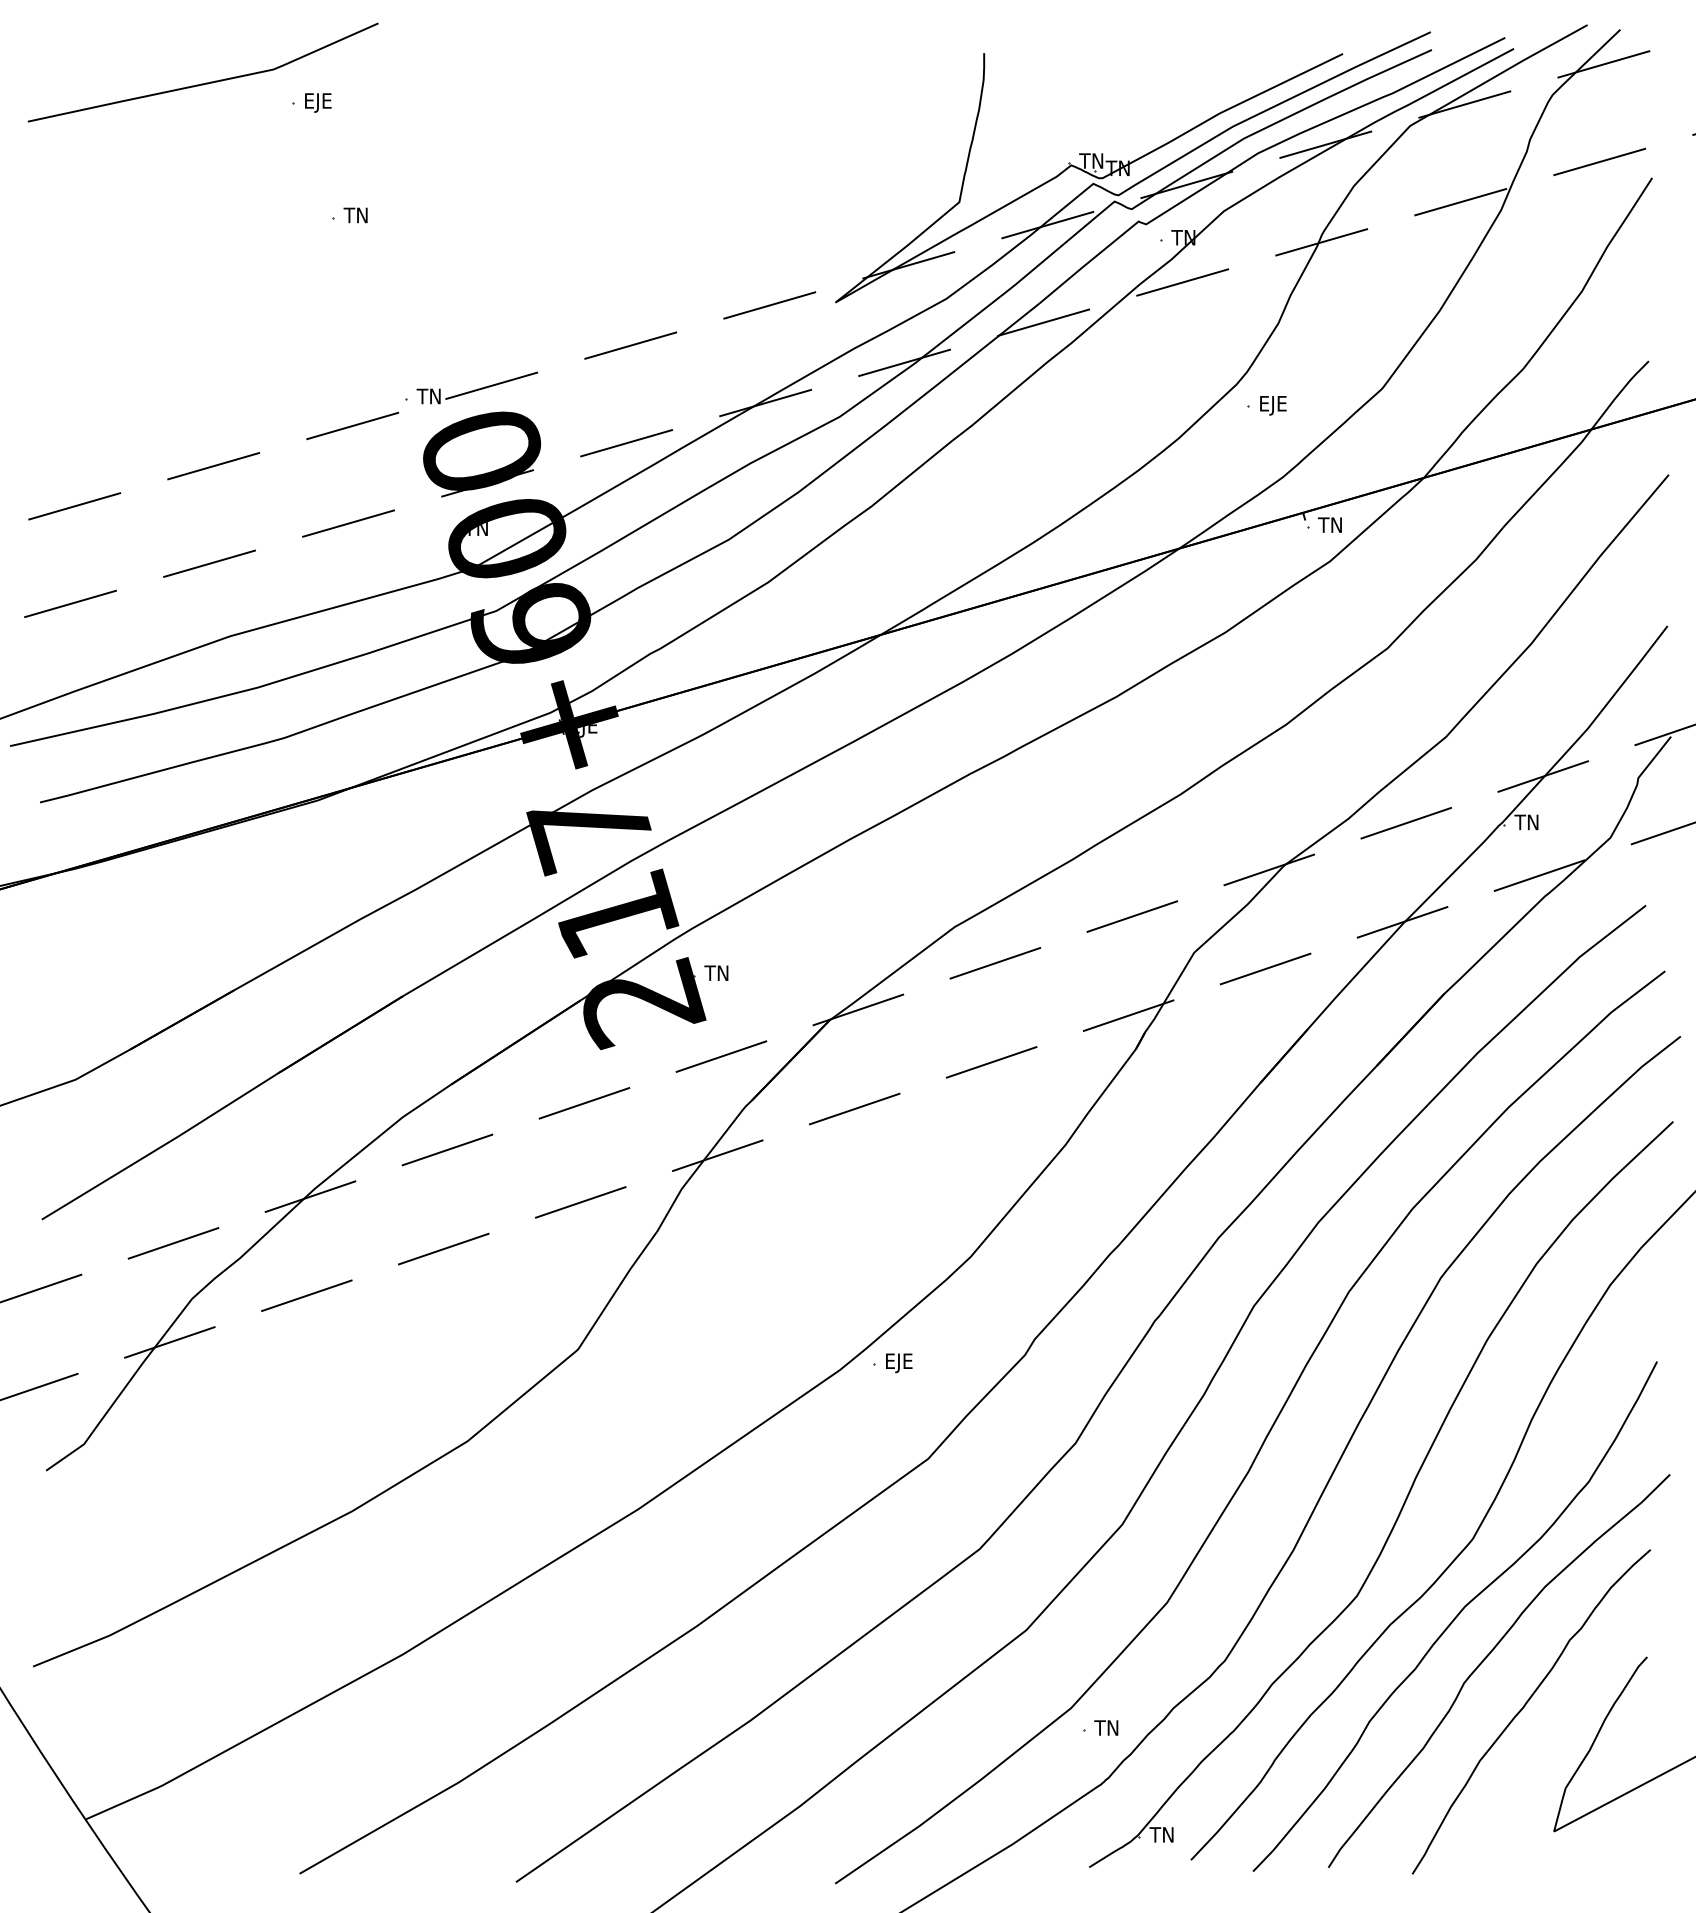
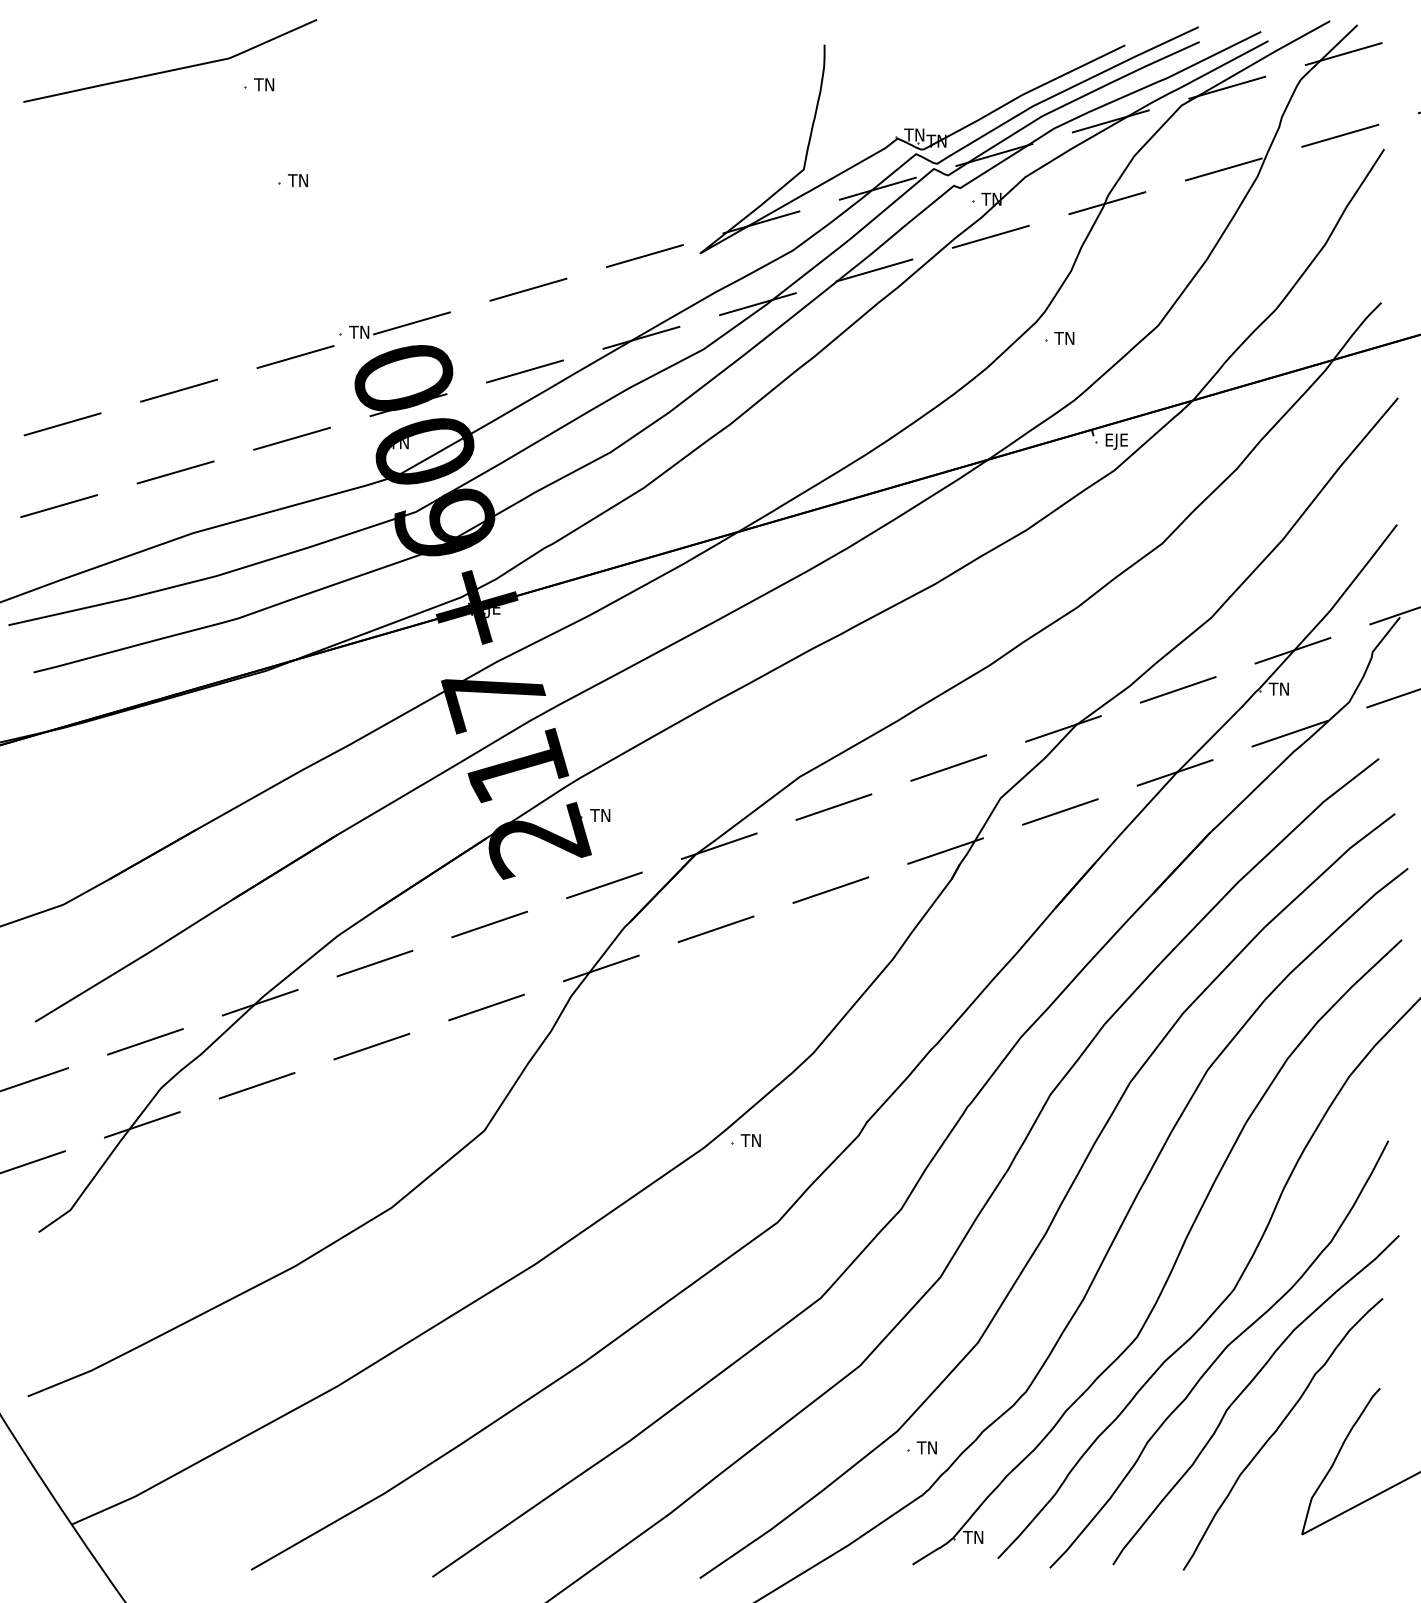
text: (317, 102) -> (266, 86), EJE -> TN
text: (1272, 405) -> (1066, 339), EJE -> TN
text: (1331, 527) -> (1115, 442), TN -> EJE
text: (898, 1363) -> (752, 1142), EJE -> TN

